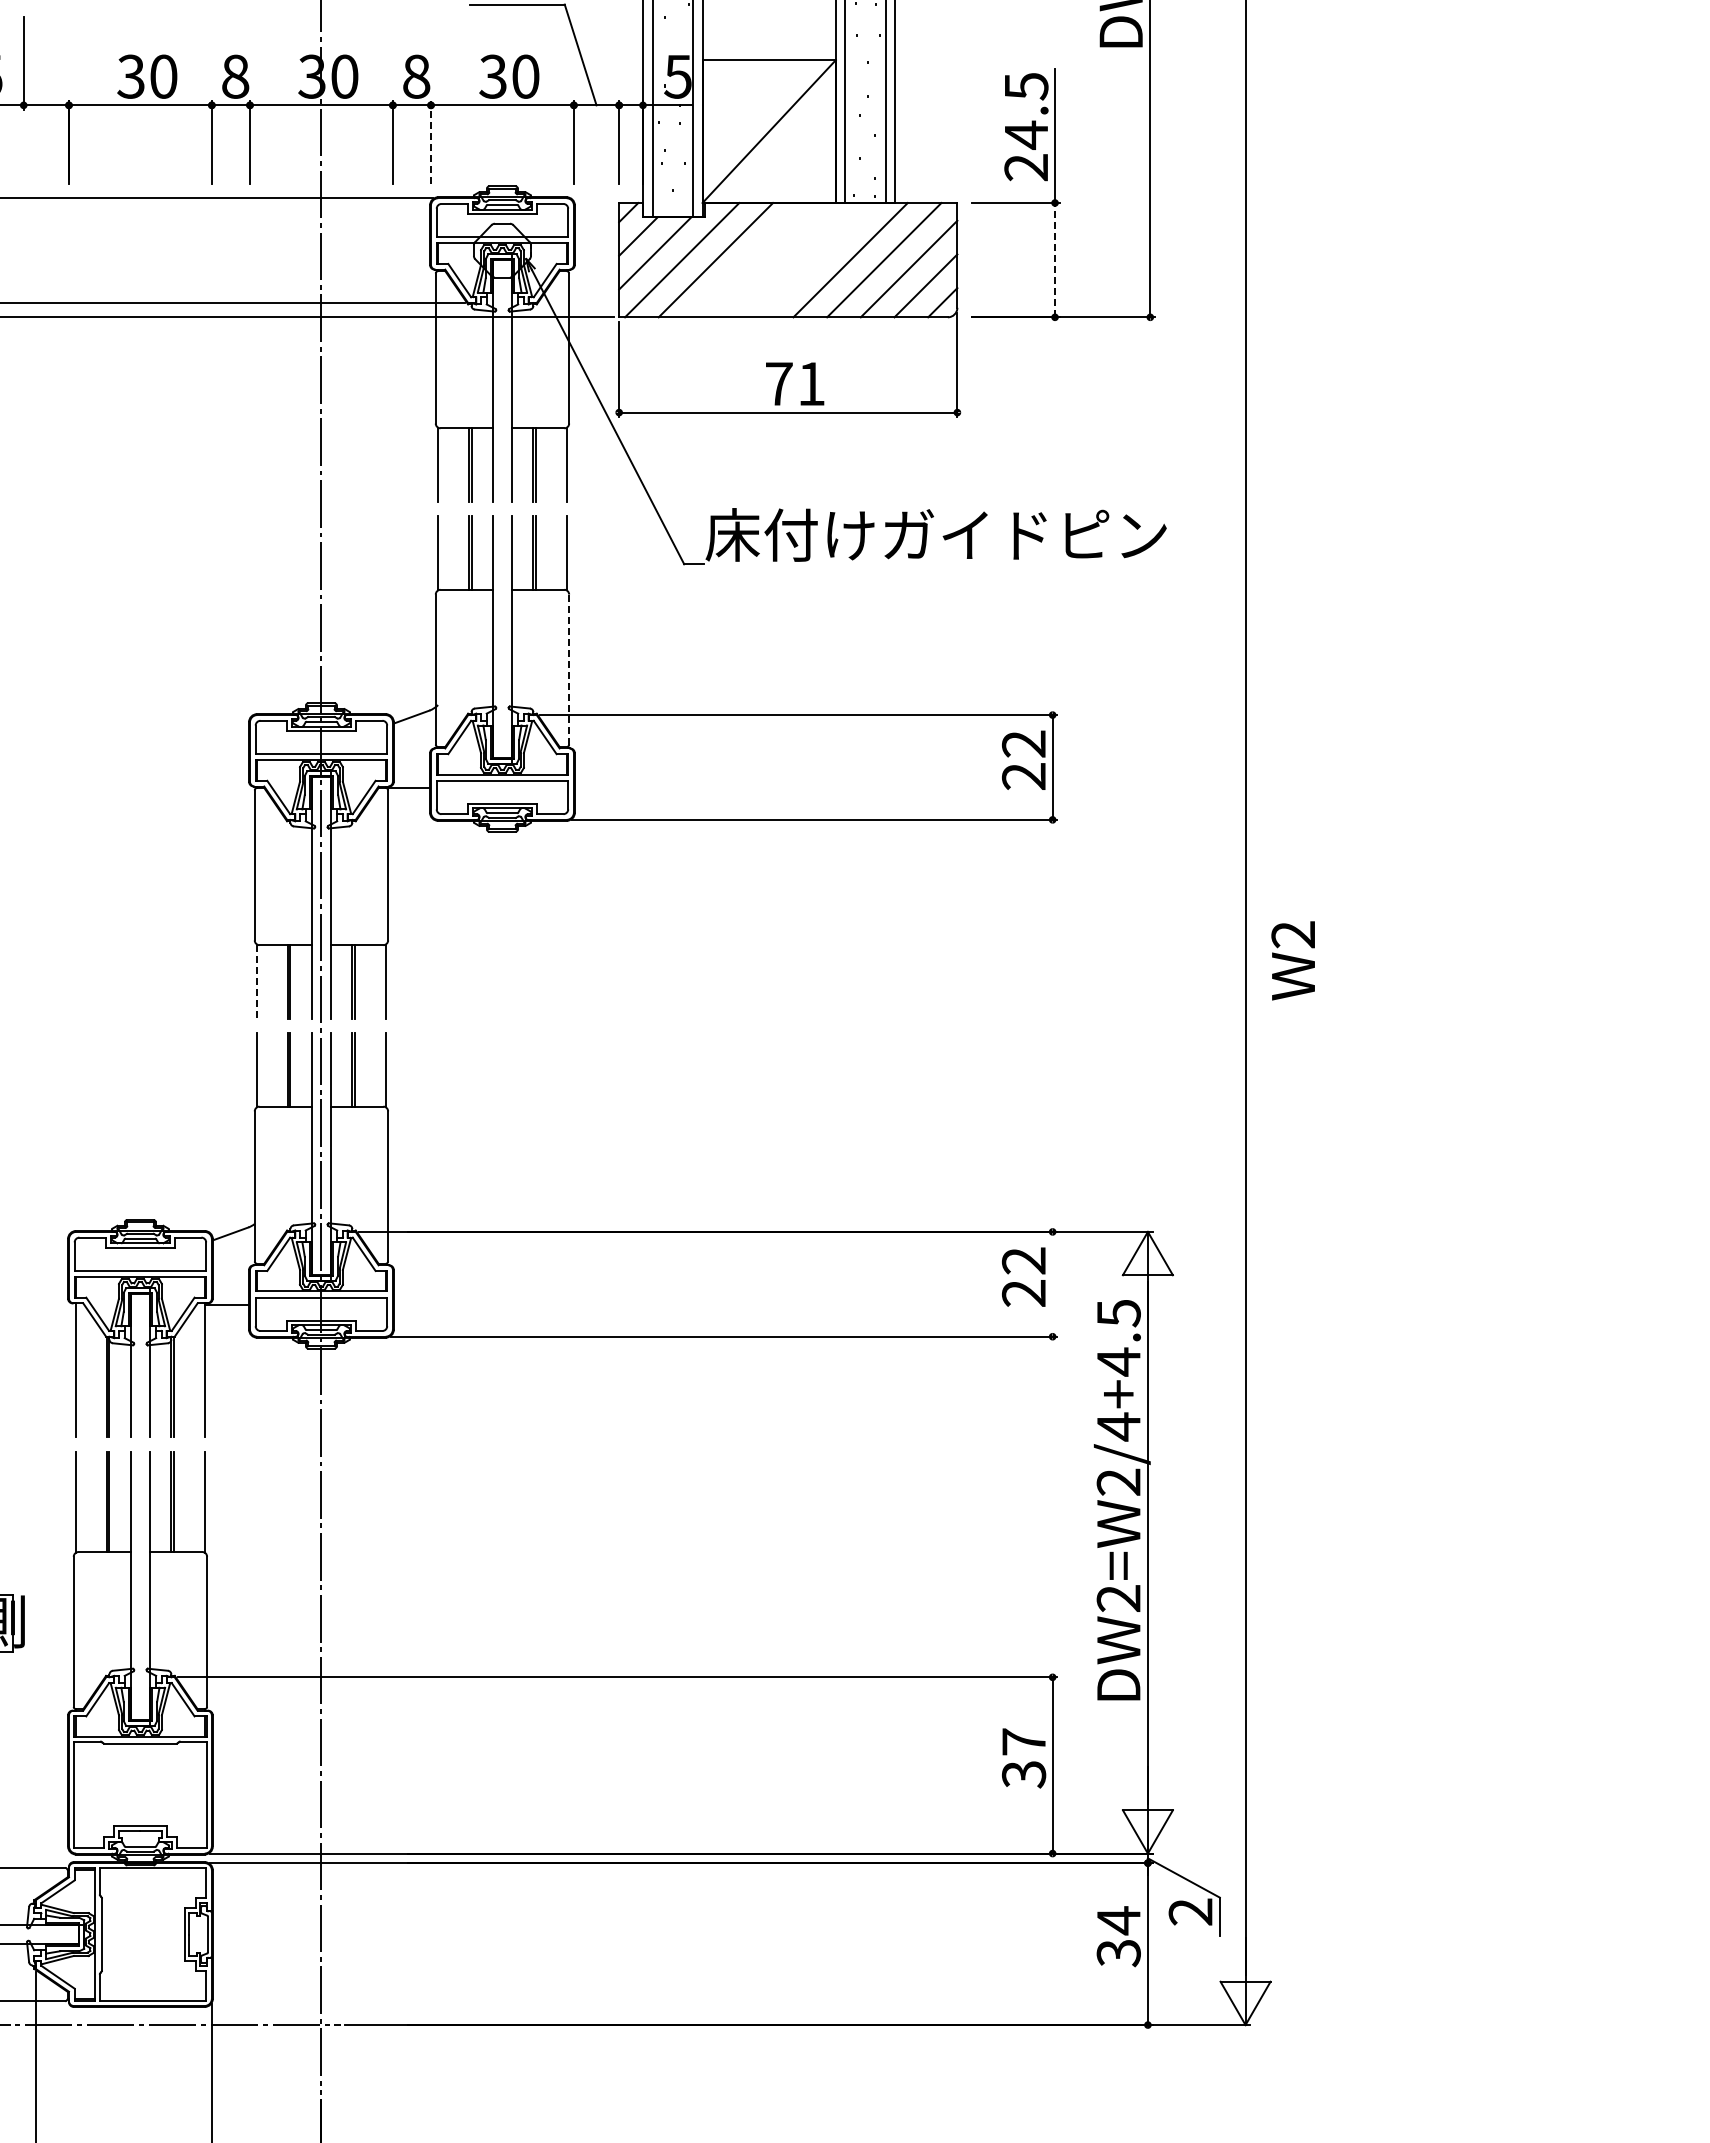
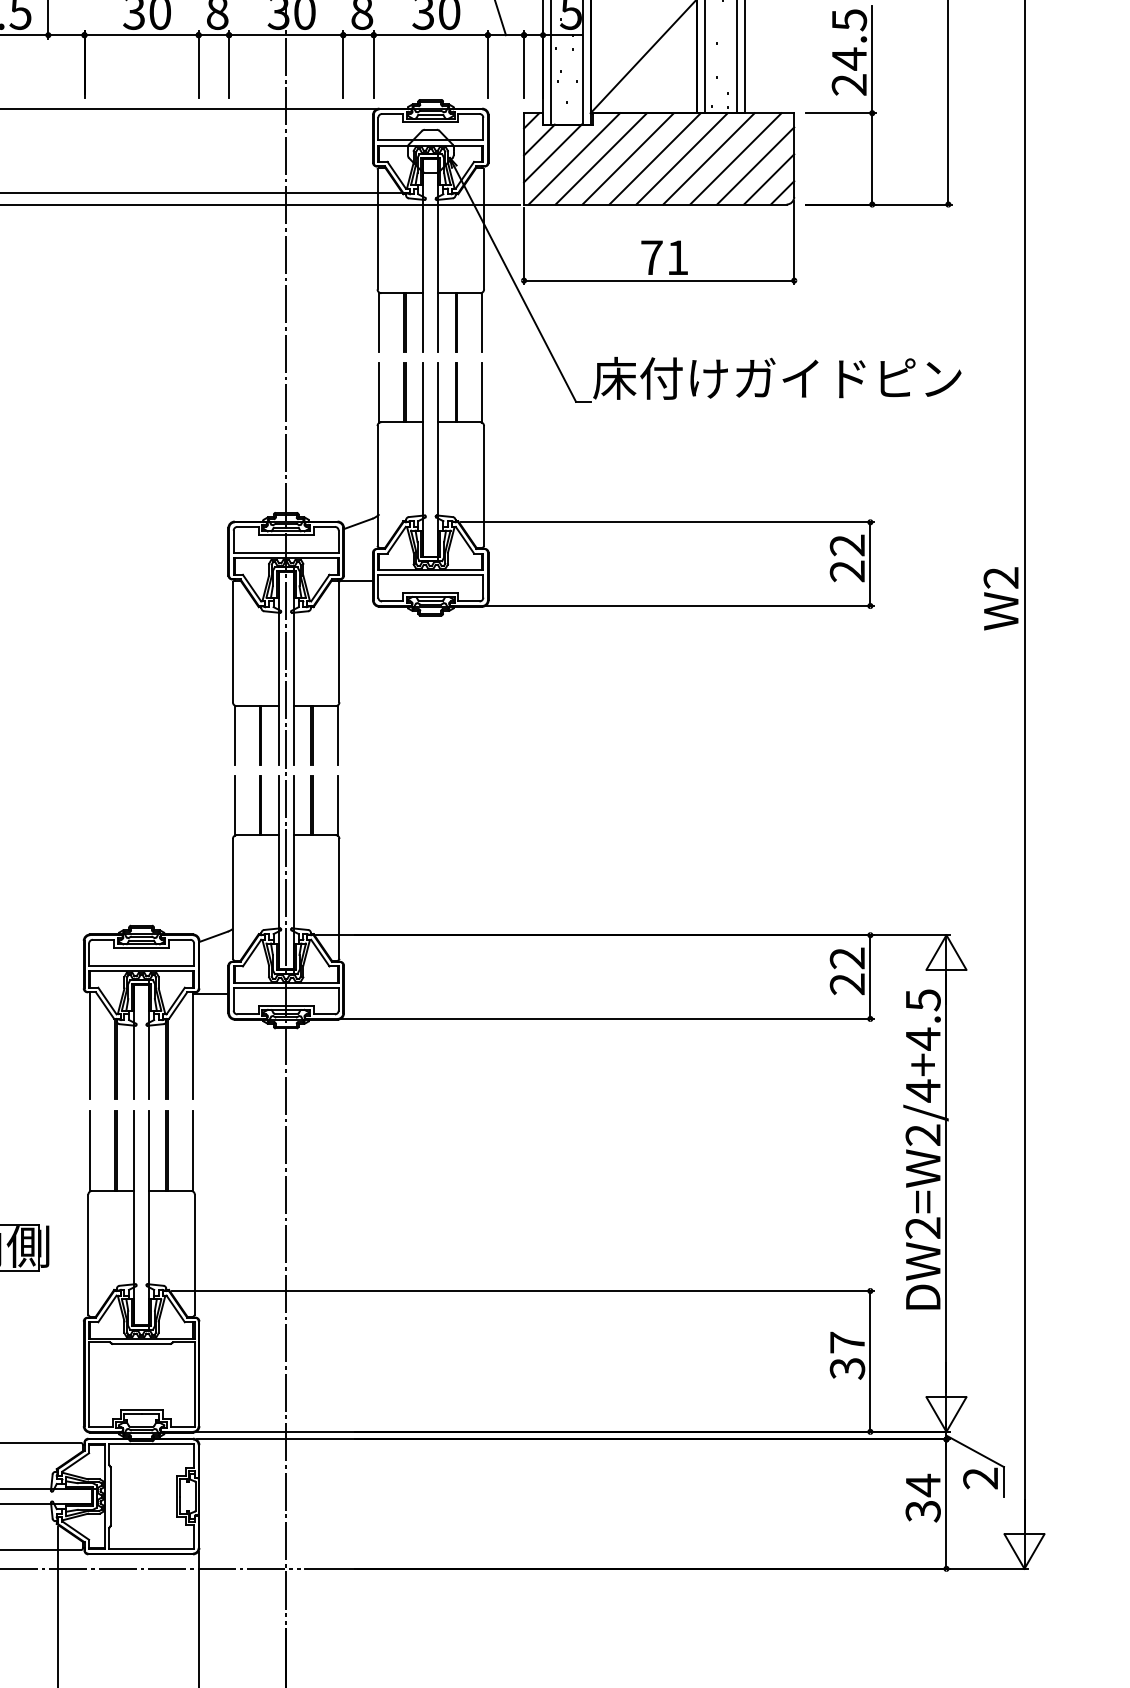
line: (431, 142) -> (374, 64), dashed -> solid
line: (1055, 259) -> (872, 158), dashed -> solid
line: (749, 260) -> (628, 159), added
line: (783, 260) -> (655, 159), added
line: (816, 260) -> (681, 159), added
line: (569, 670) -> (484, 486), dashed -> solid
text: (1292, 960) -> (1000, 598), moved
line: (257, 982) -> (235, 735), dashed -> solid
line: (1052, 1283) -> (870, 976), added

